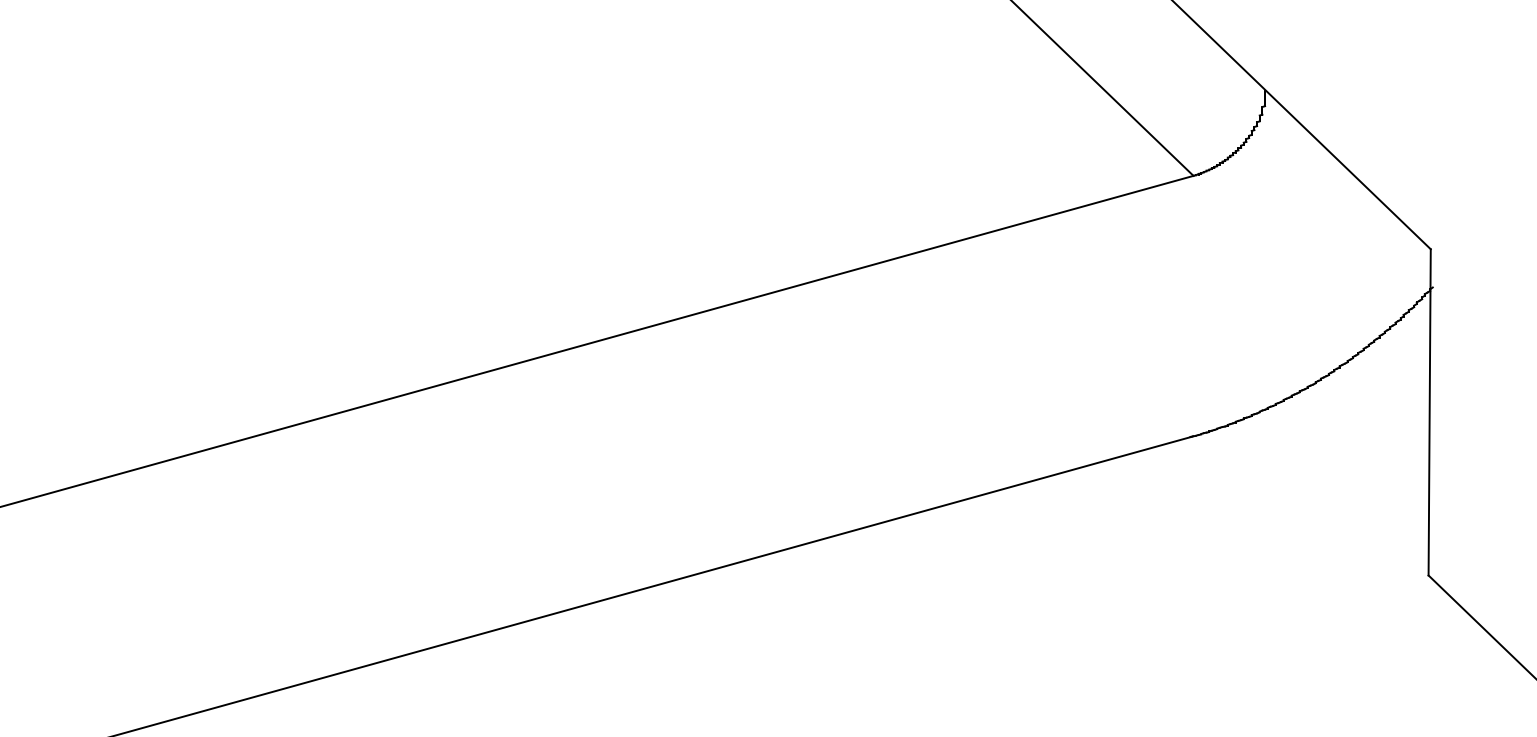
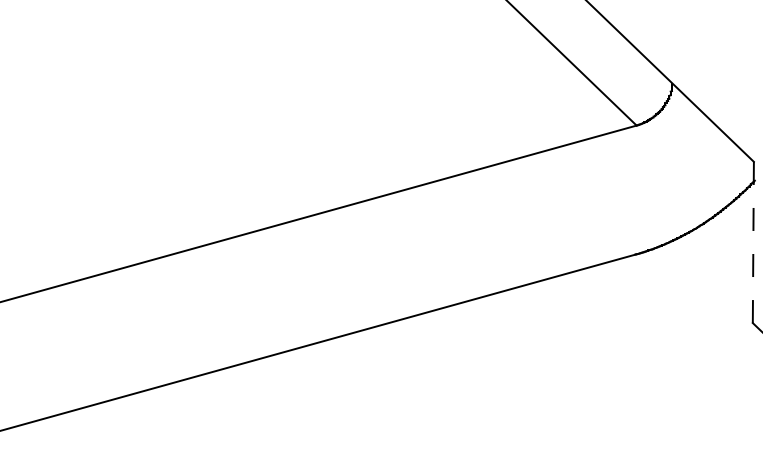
line: (1429, 412) -> (753, 242), solid -> dashed

